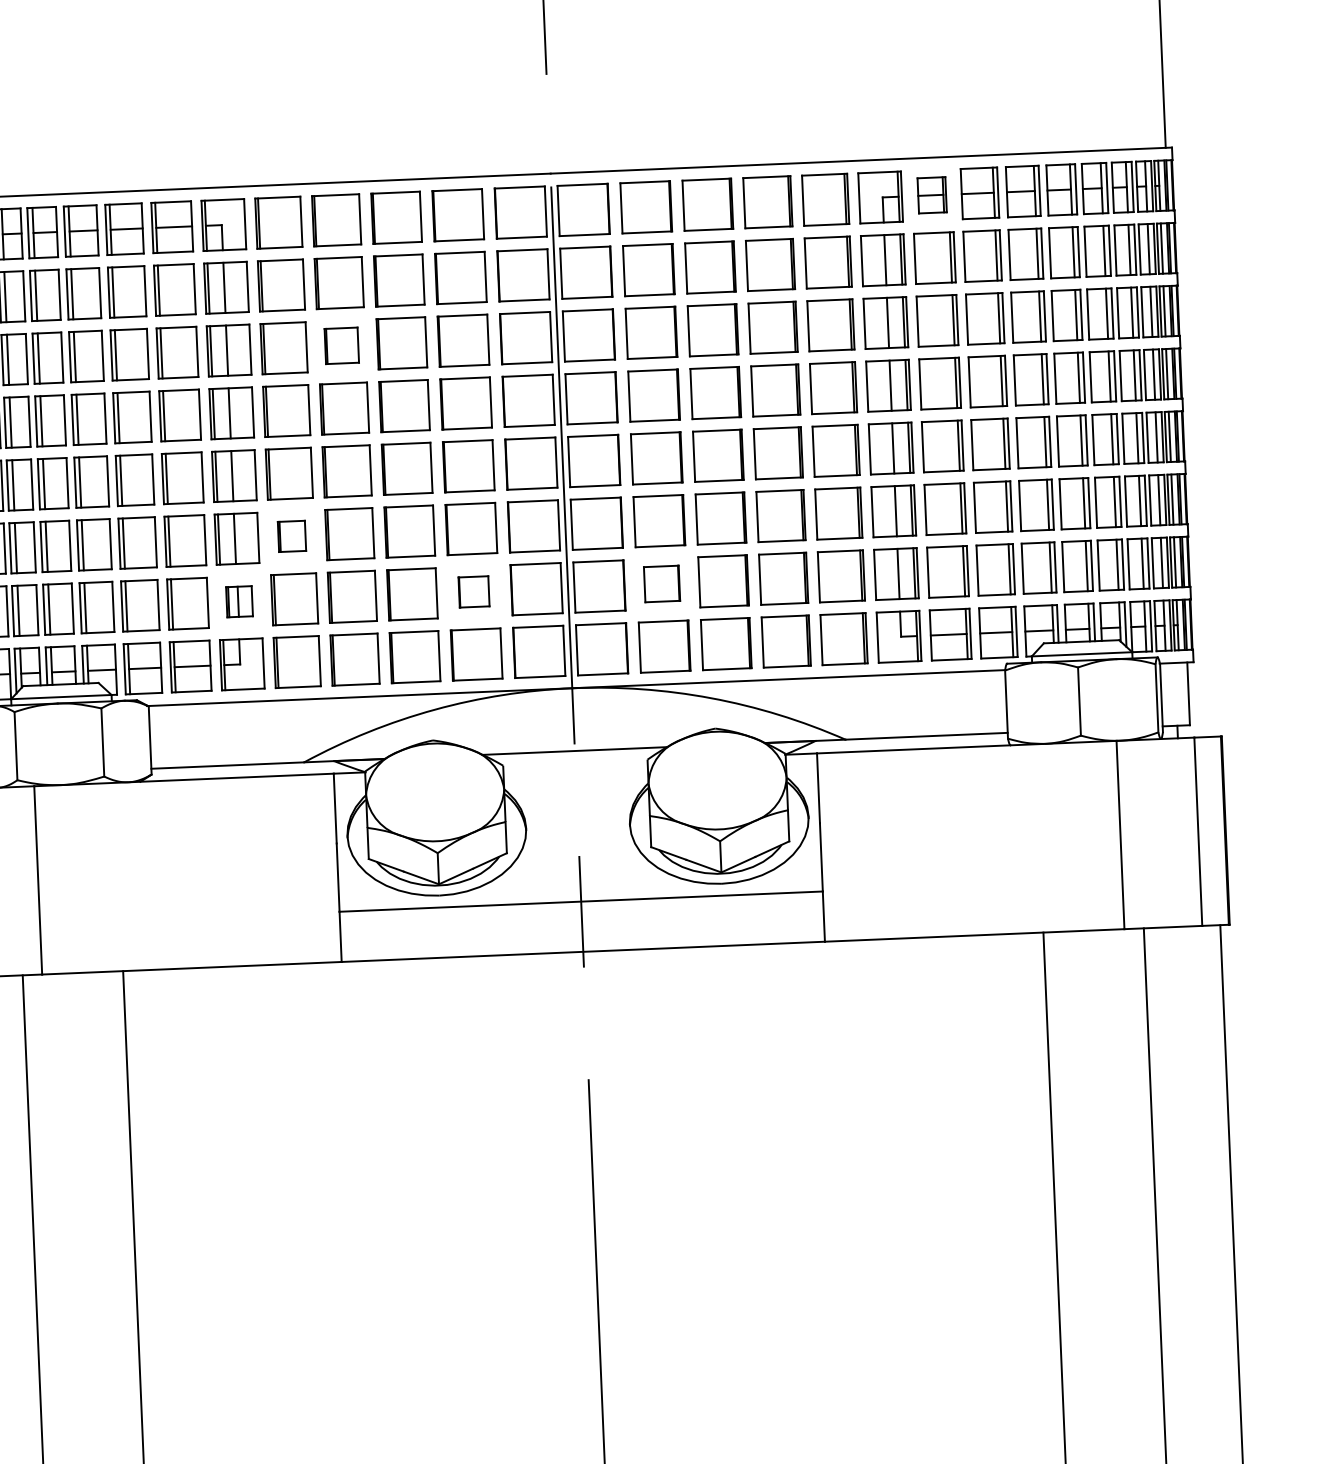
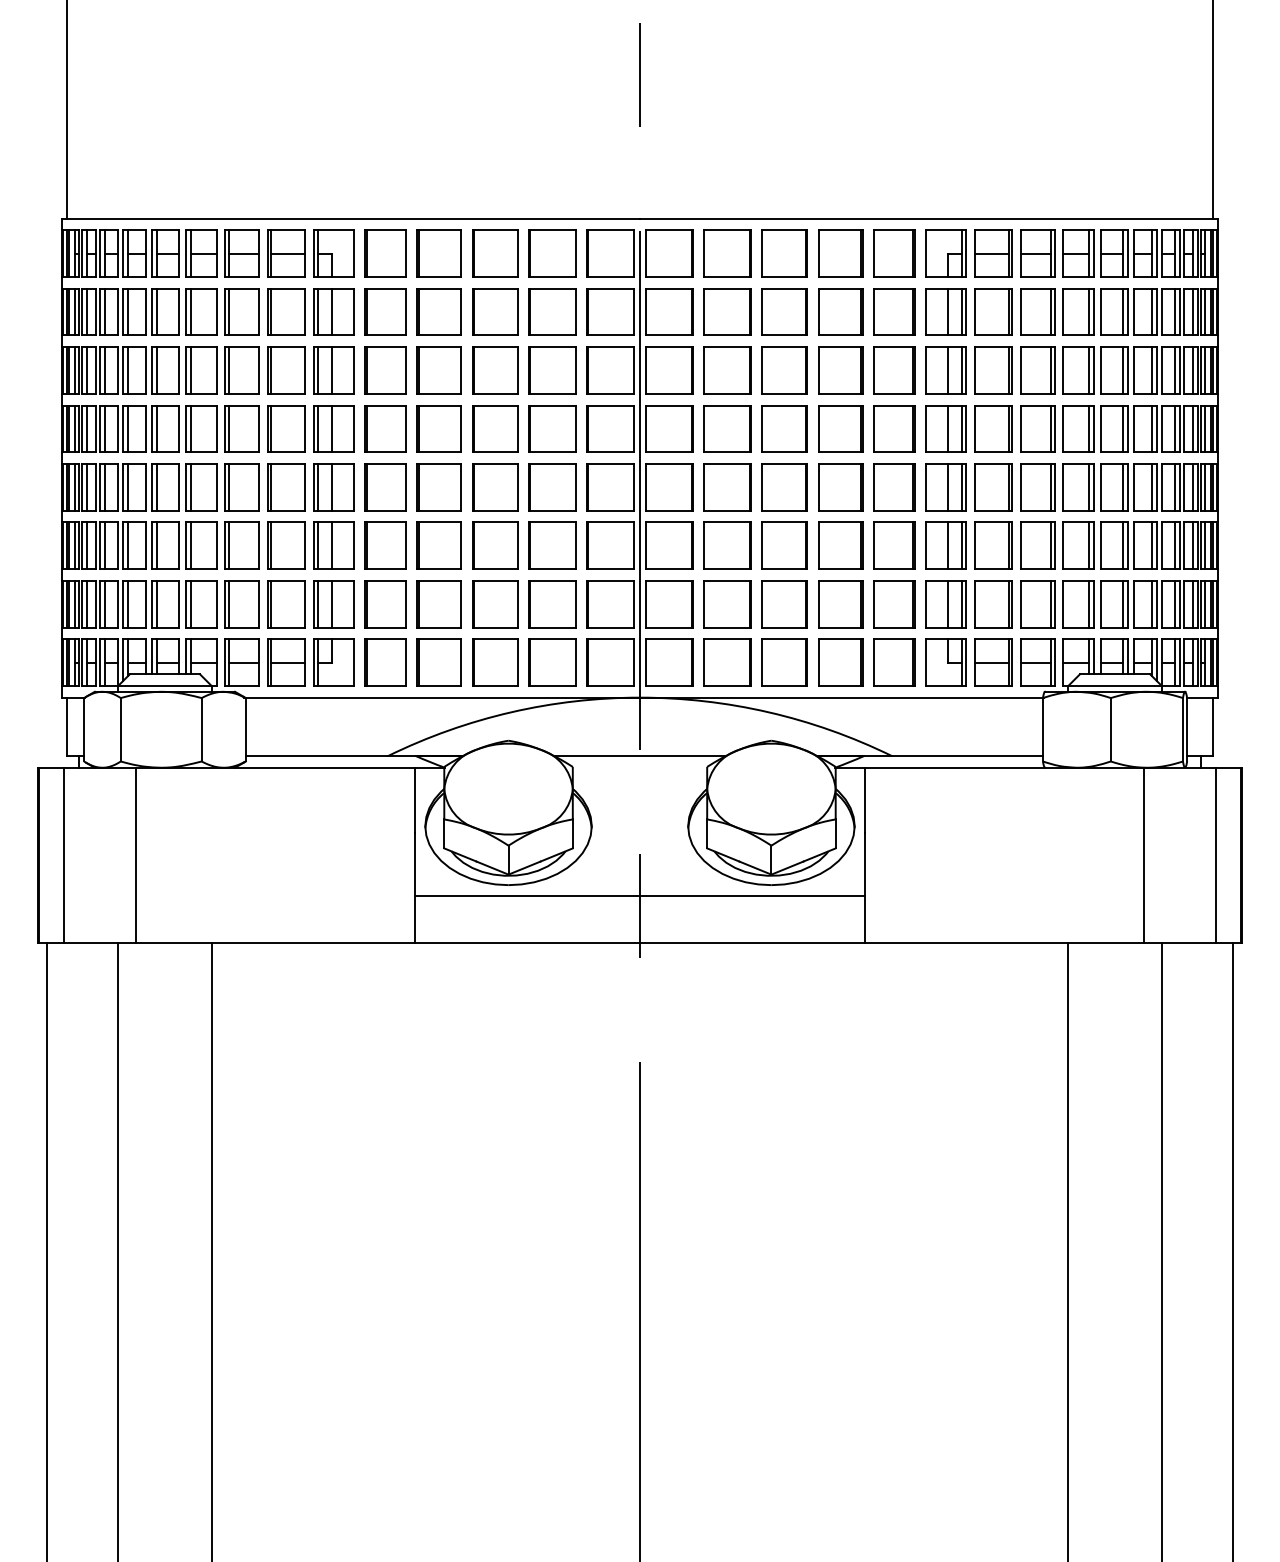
part: (932, 195) -> (993, 253), size x1.43
part: (341, 345) -> (438, 370), size x1.43
part: (292, 536) -> (385, 545), size x1.67
part: (662, 584) -> (727, 604), size x1.43
part: (474, 592) -> (552, 604), size x1.67
part: (238, 601) -> (333, 604), size x1.67

